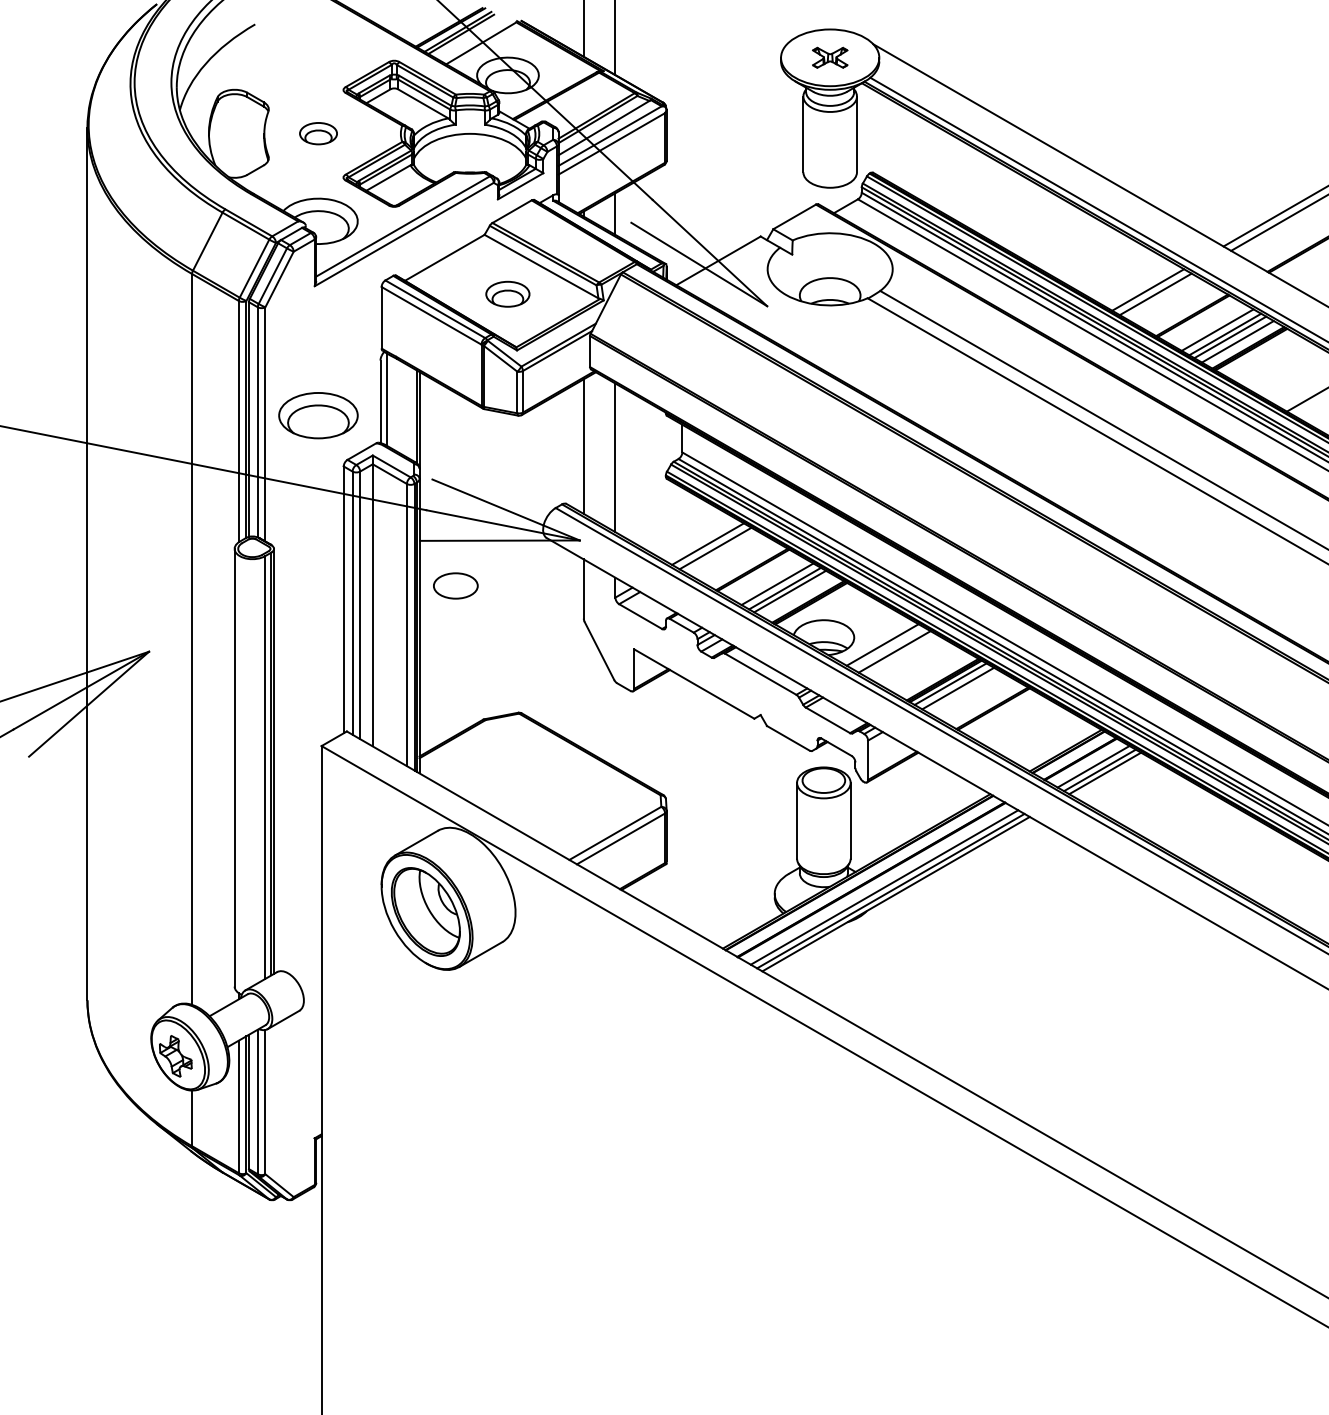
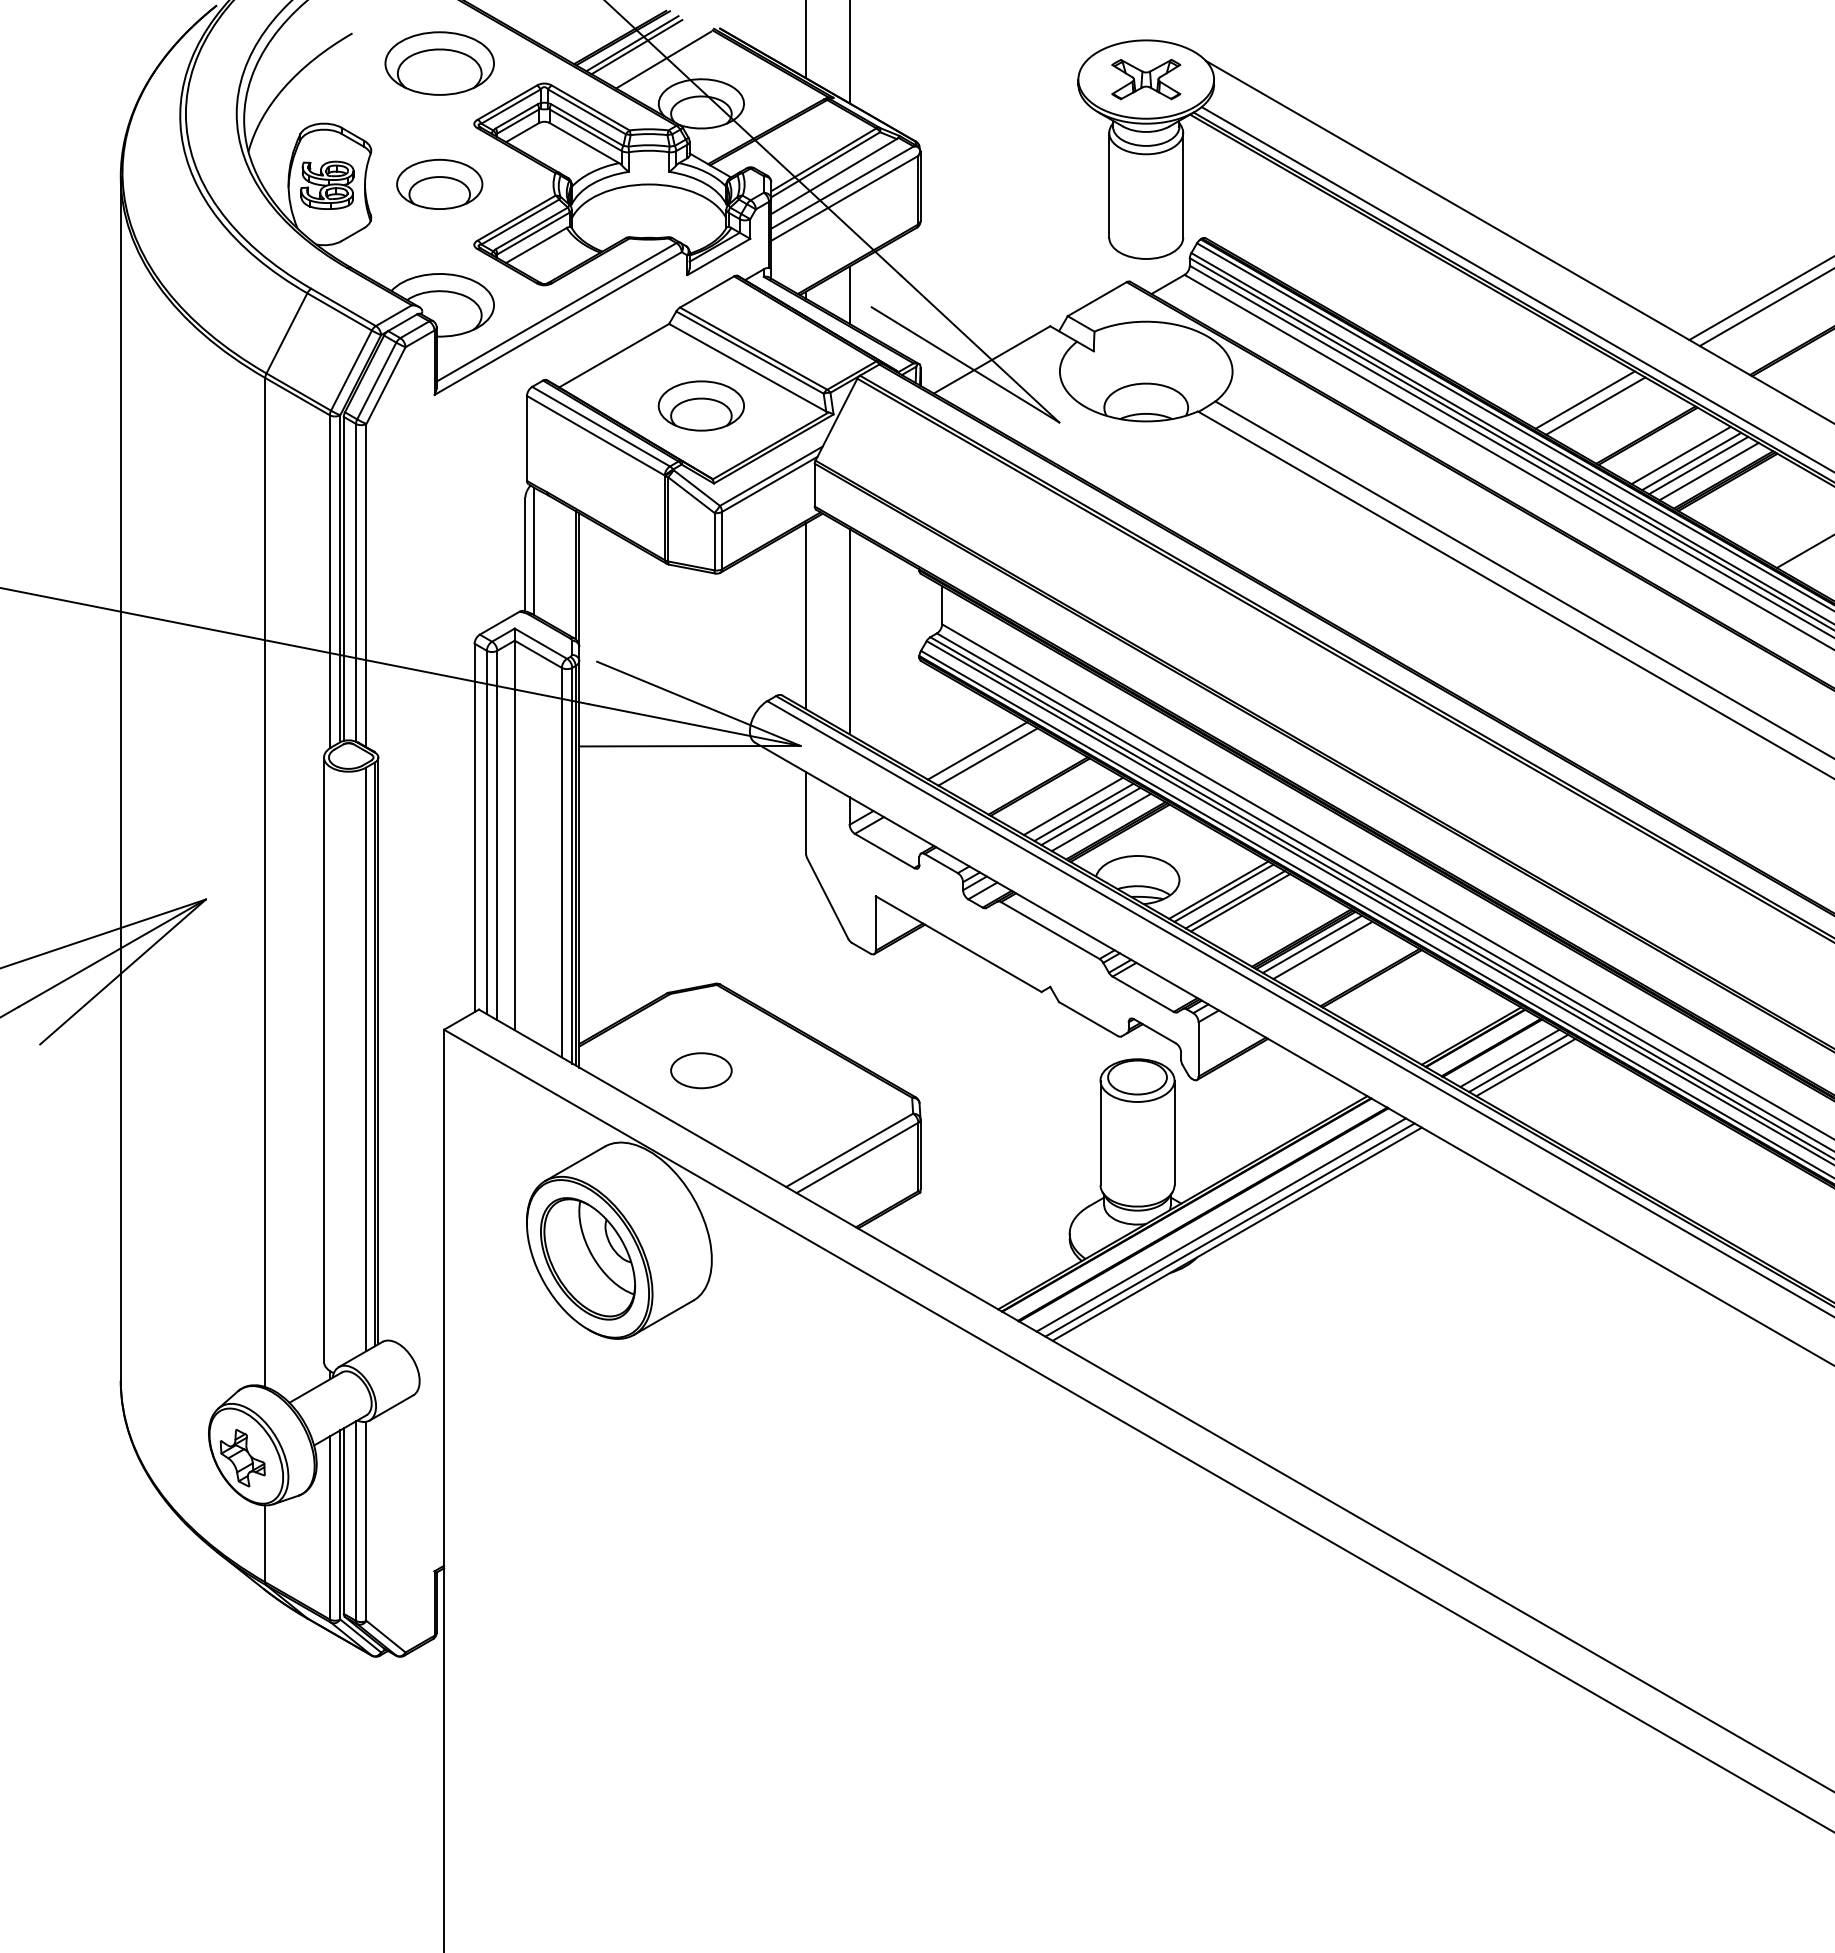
part: (830, 57) -> (1146, 79), size x1.43
part: (237, 133) -> (327, 184), added
part: (318, 133) -> (439, 183), size x1.67
part: (507, 293) -> (700, 405), size x1.43
part: (318, 415) -> (439, 63), moved
part: (455, 585) -> (701, 1070), moved
line: (797, 595) -> (1101, 822), added
line: (886, 646) -> (1223, 892), added
line: (898, 653) -> (1240, 902), added

